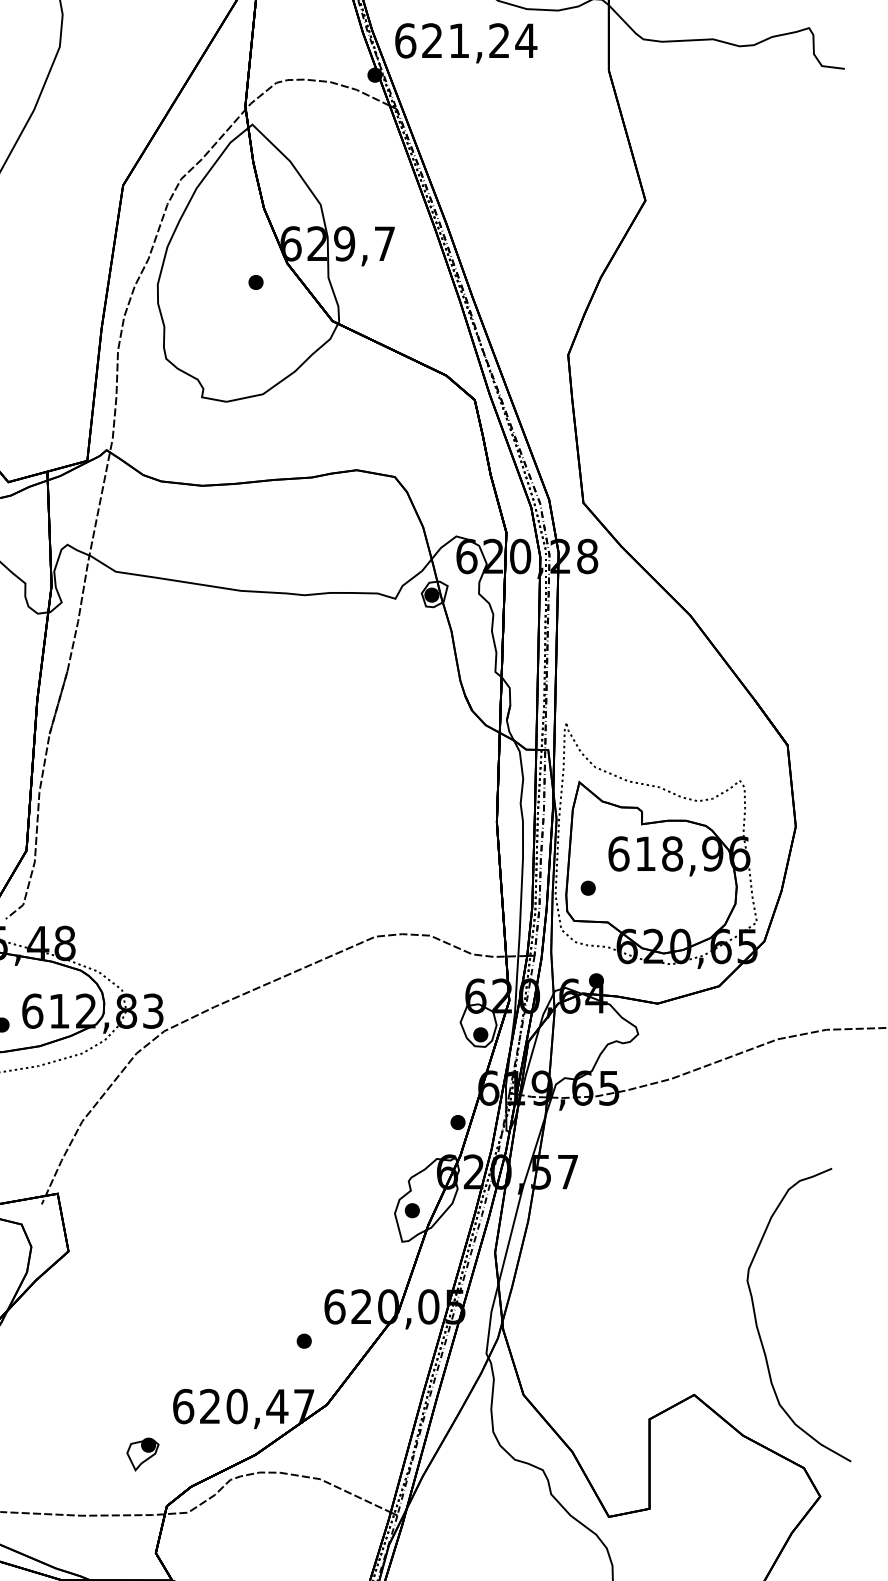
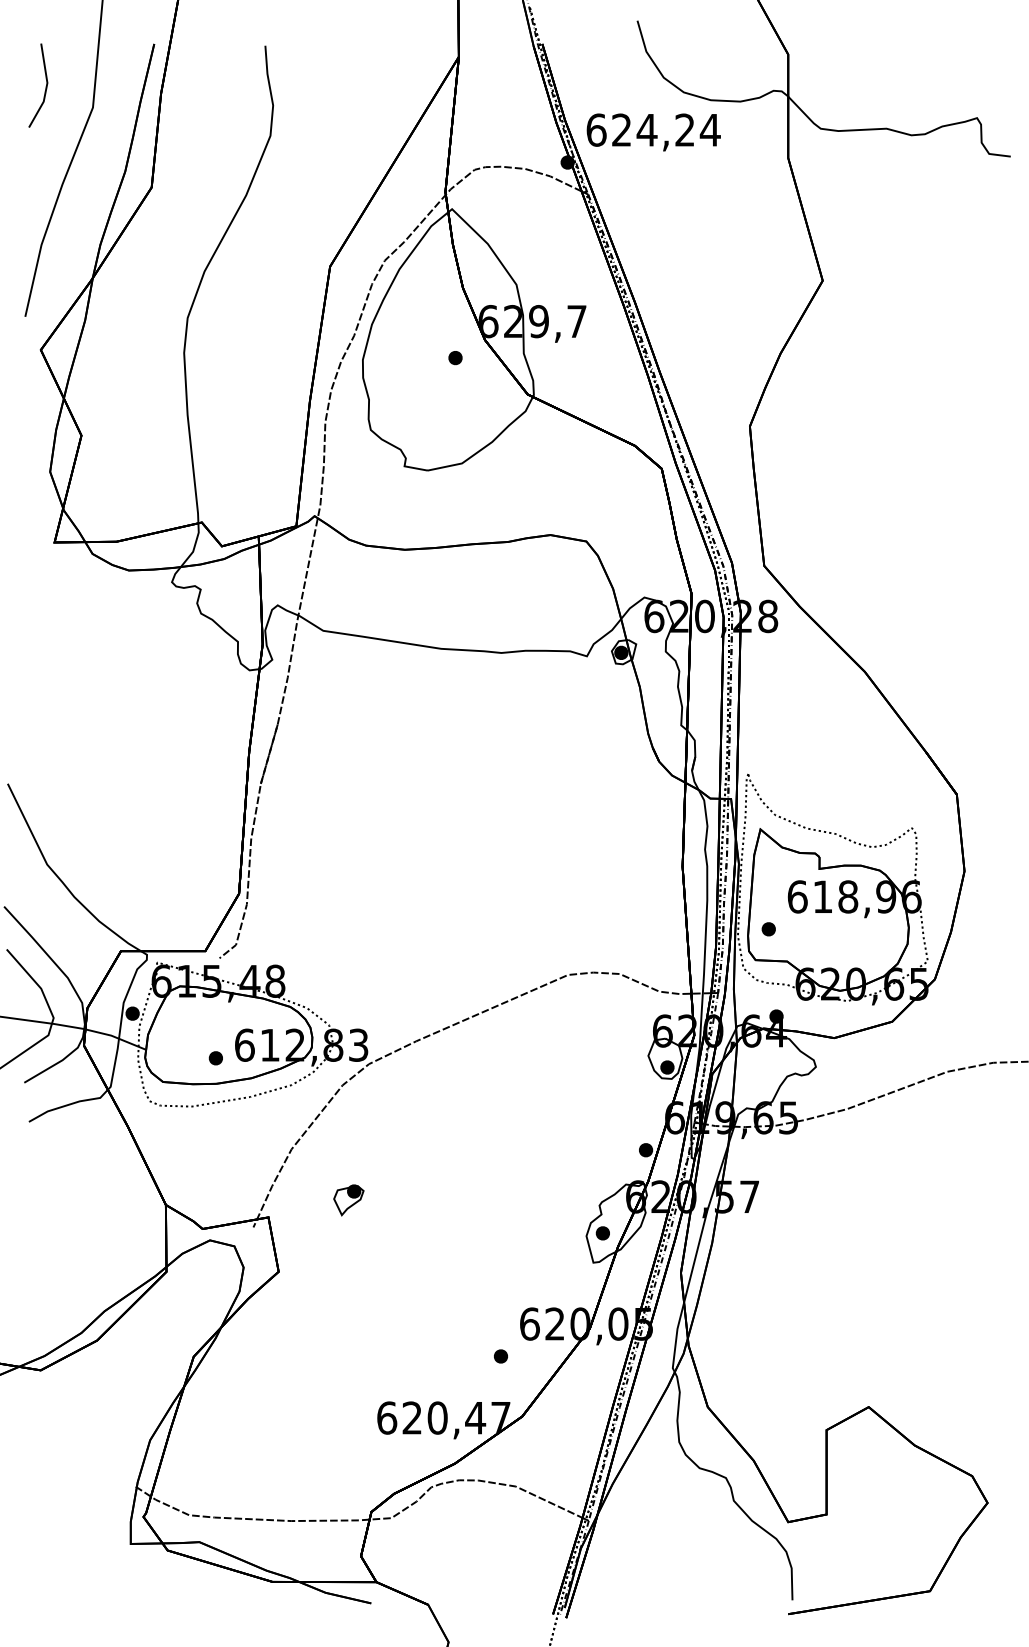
text: (458, 41) -> (646, 130), 621,24 -> 624,24
curve: (757, 1323) -> (928, 1339), removed
part: (142, 1454) -> (348, 1200), moved

